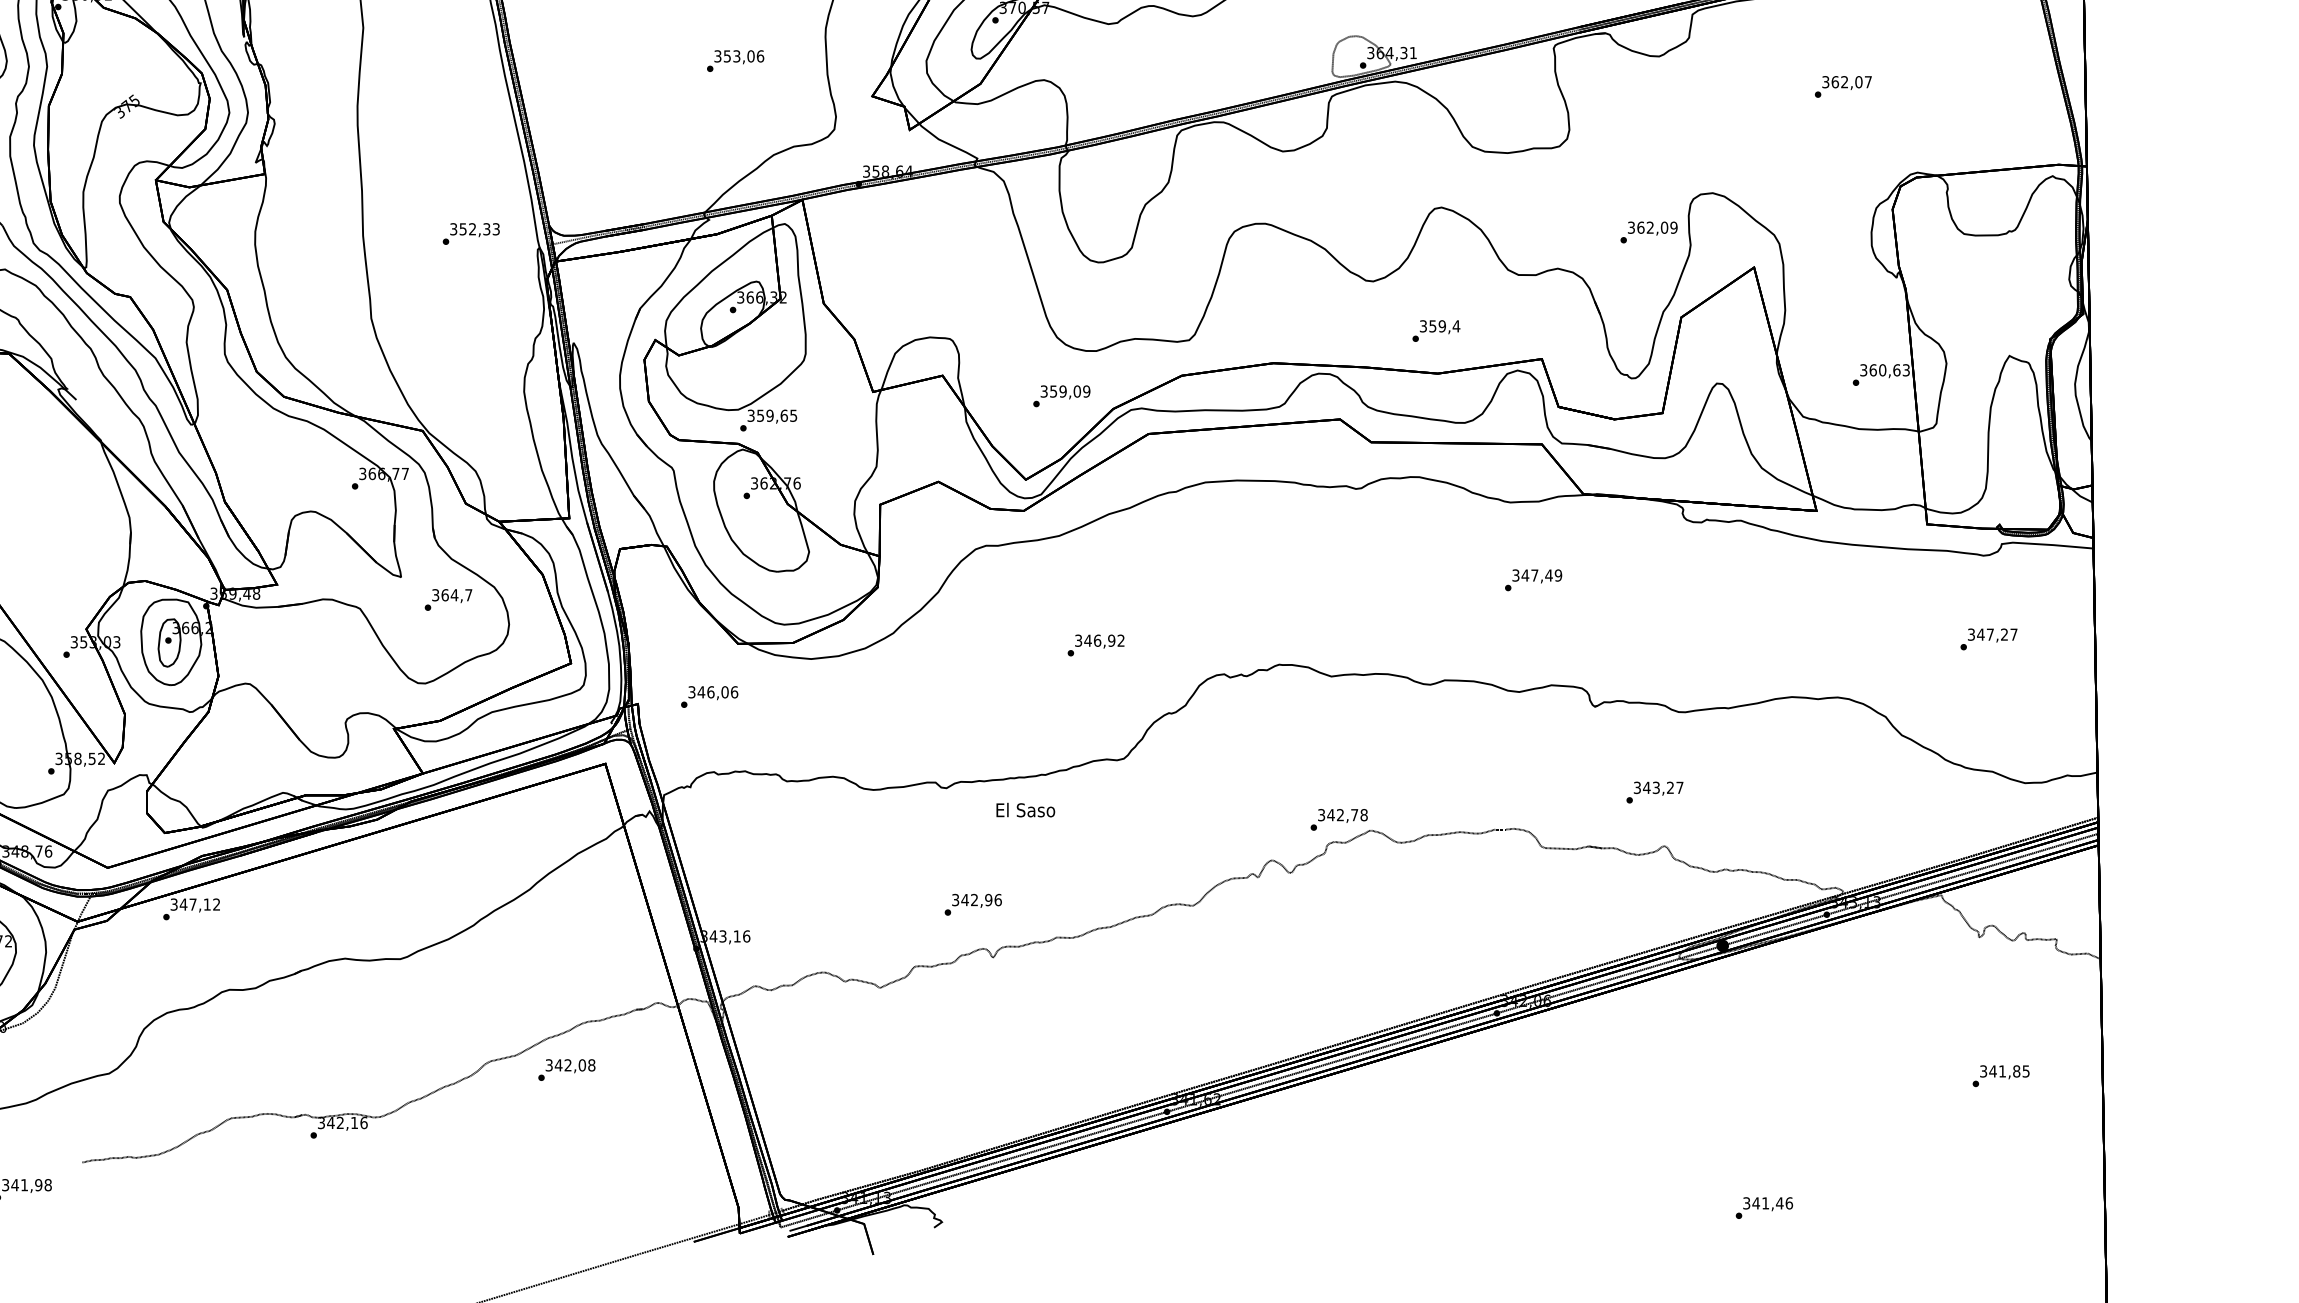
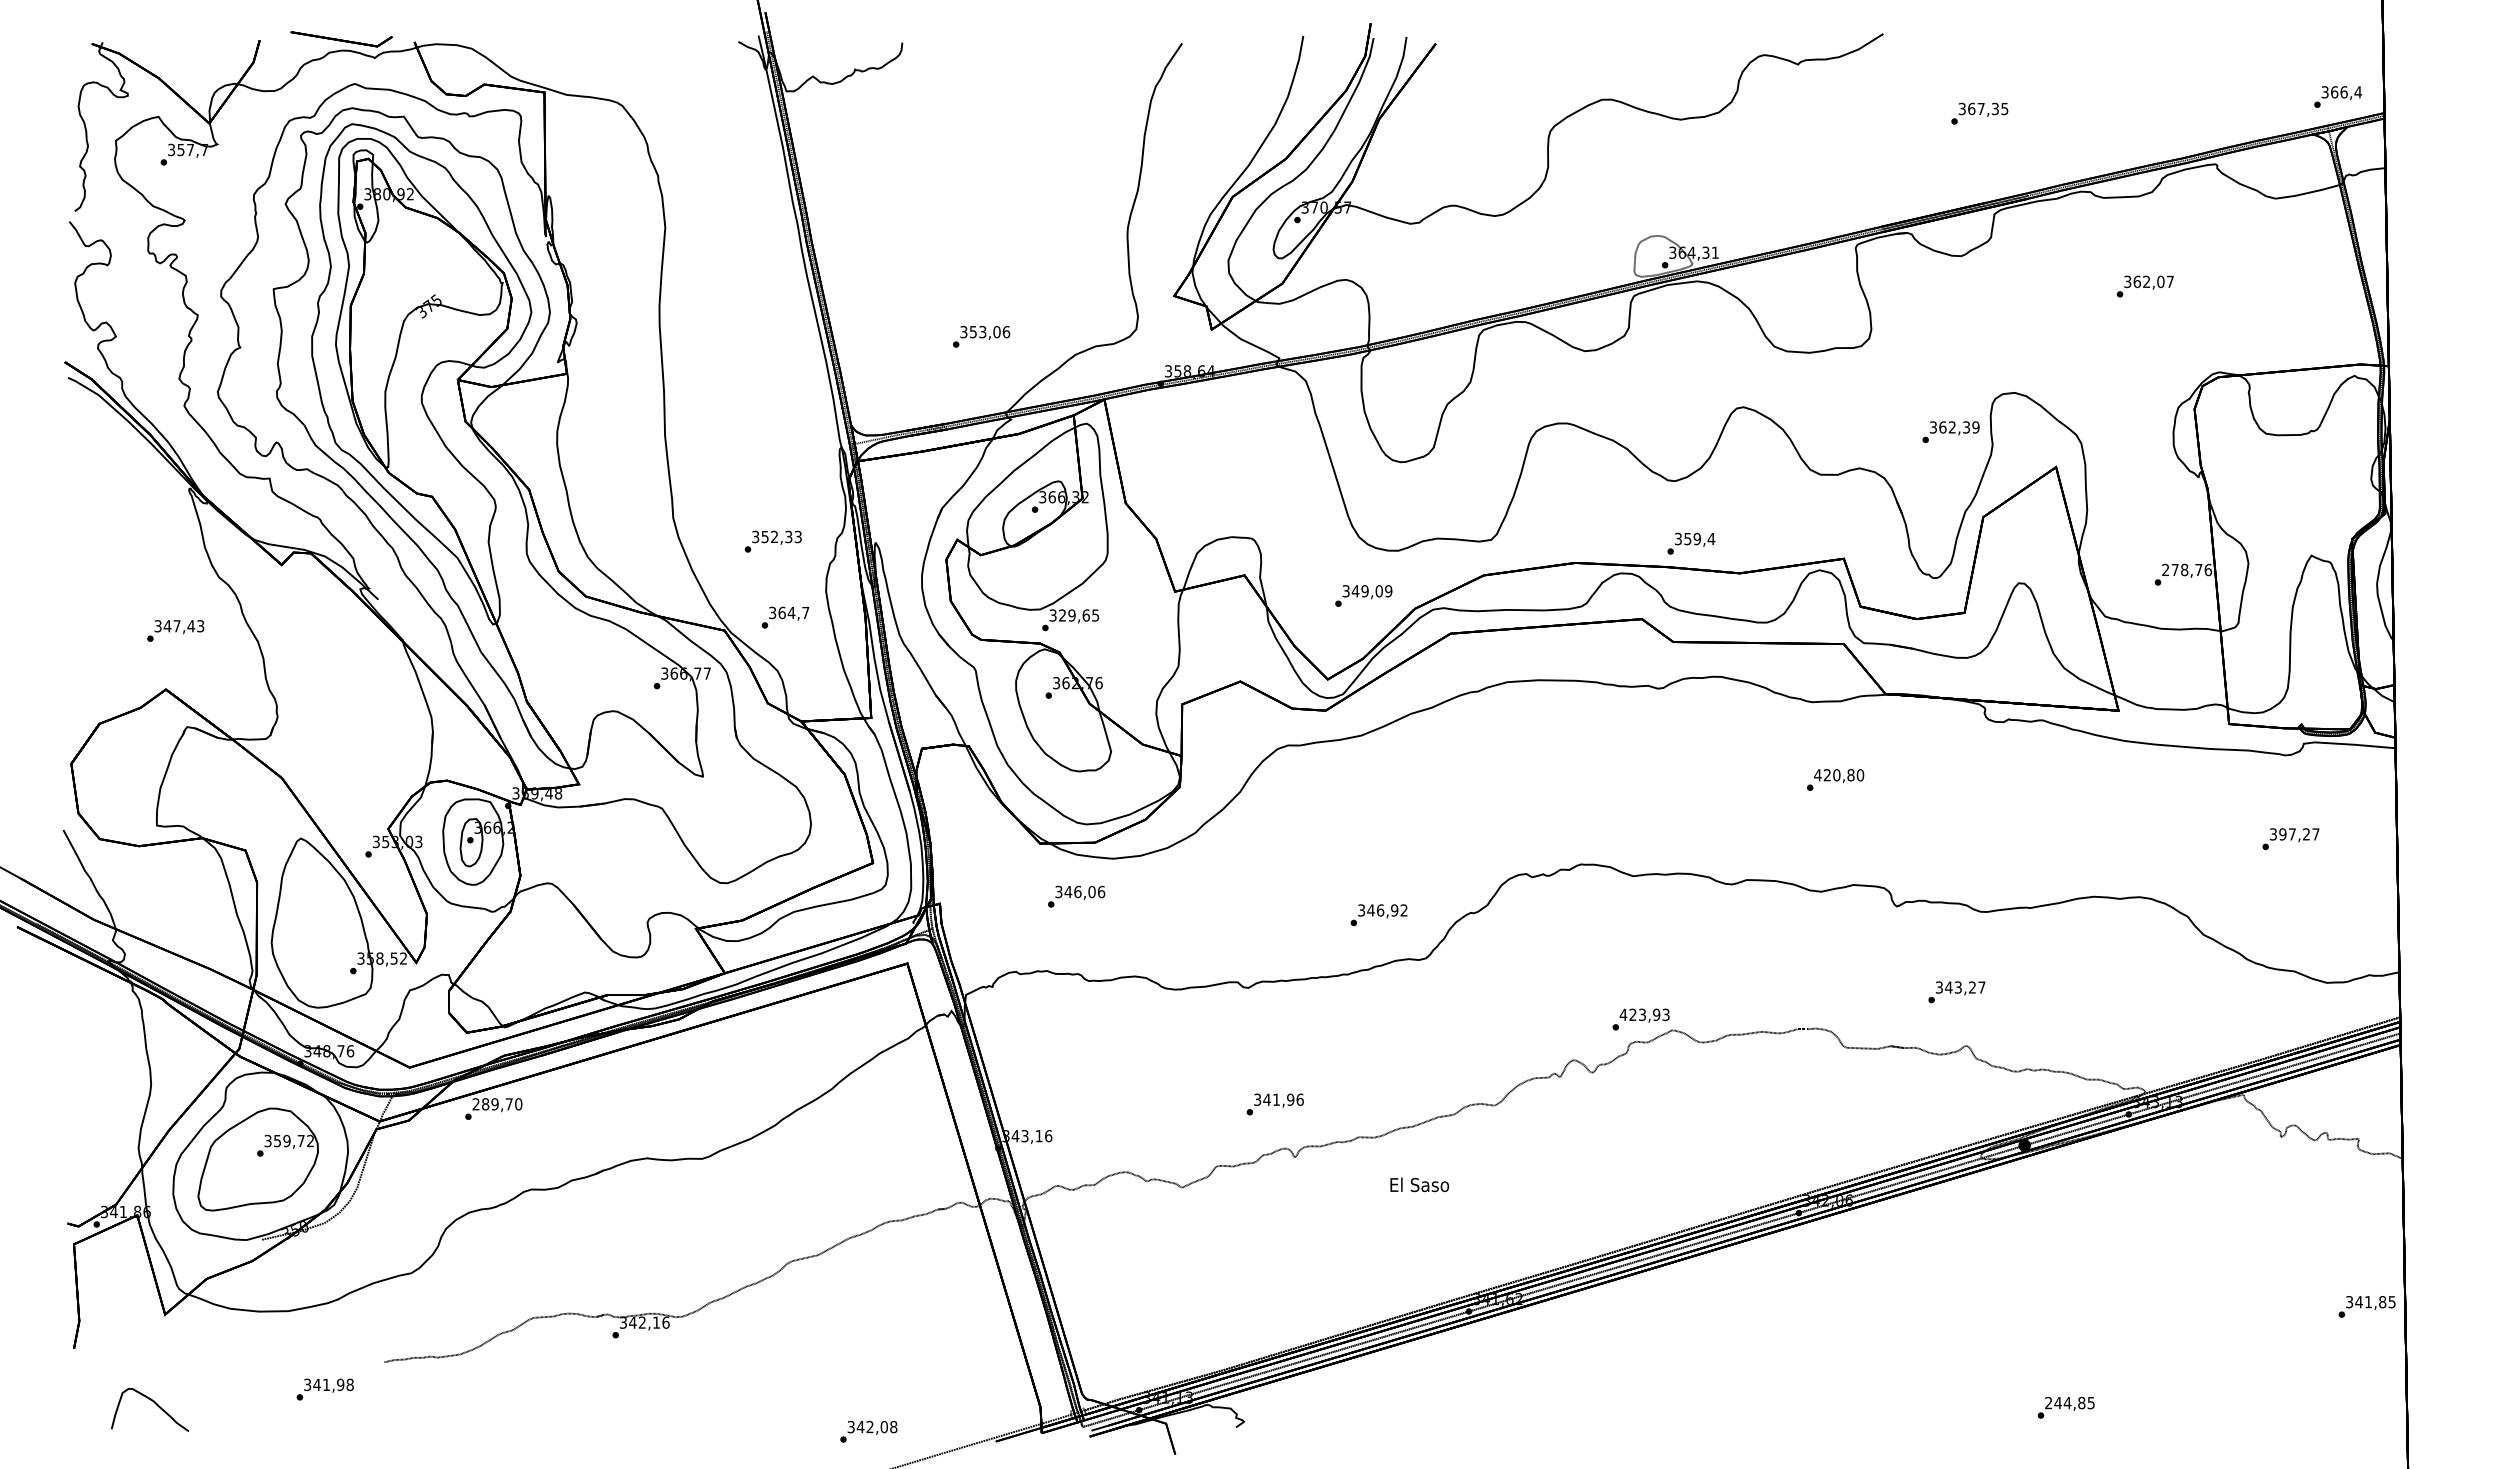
text: (735, 60) -> (981, 336), moved
text: (1664, 227) -> (1966, 427), 362,09 -> 362,39
text: (470, 233) -> (772, 541), moved
text: (1436, 330) -> (1691, 543), moved
text: (1885, 369) -> (2187, 569), 360,63 -> 278,76
text: (1053, 391) -> (1355, 591), 359,09 -> 349,09
text: (760, 415) -> (1062, 615), 359,65 -> 329,65
text: (1536, 575) -> (1838, 775), 347,49 -> 420,80
text: (448, 599) -> (785, 617), moved
text: (1980, 634) -> (2282, 834), 347,27 -> 397,27
text: (1095, 645) -> (1378, 915), moved
text: (709, 696) -> (1076, 896), moved
text: (1025, 809) -> (1419, 1184), moved
text: (1342, 814) -> (1644, 1014), 342,78 -> 423,93
text: (974, 899) -> (1276, 1099), 342,96 -> 341,96
text: (195, 904) -> (497, 1104), 347,12 -> 289,70
text: (566, 1069) -> (868, 1431), moved
text: (2000, 1075) -> (2366, 1306), moved
text: (1768, 1202) -> (2070, 1402), 341,46 -> 244,85

